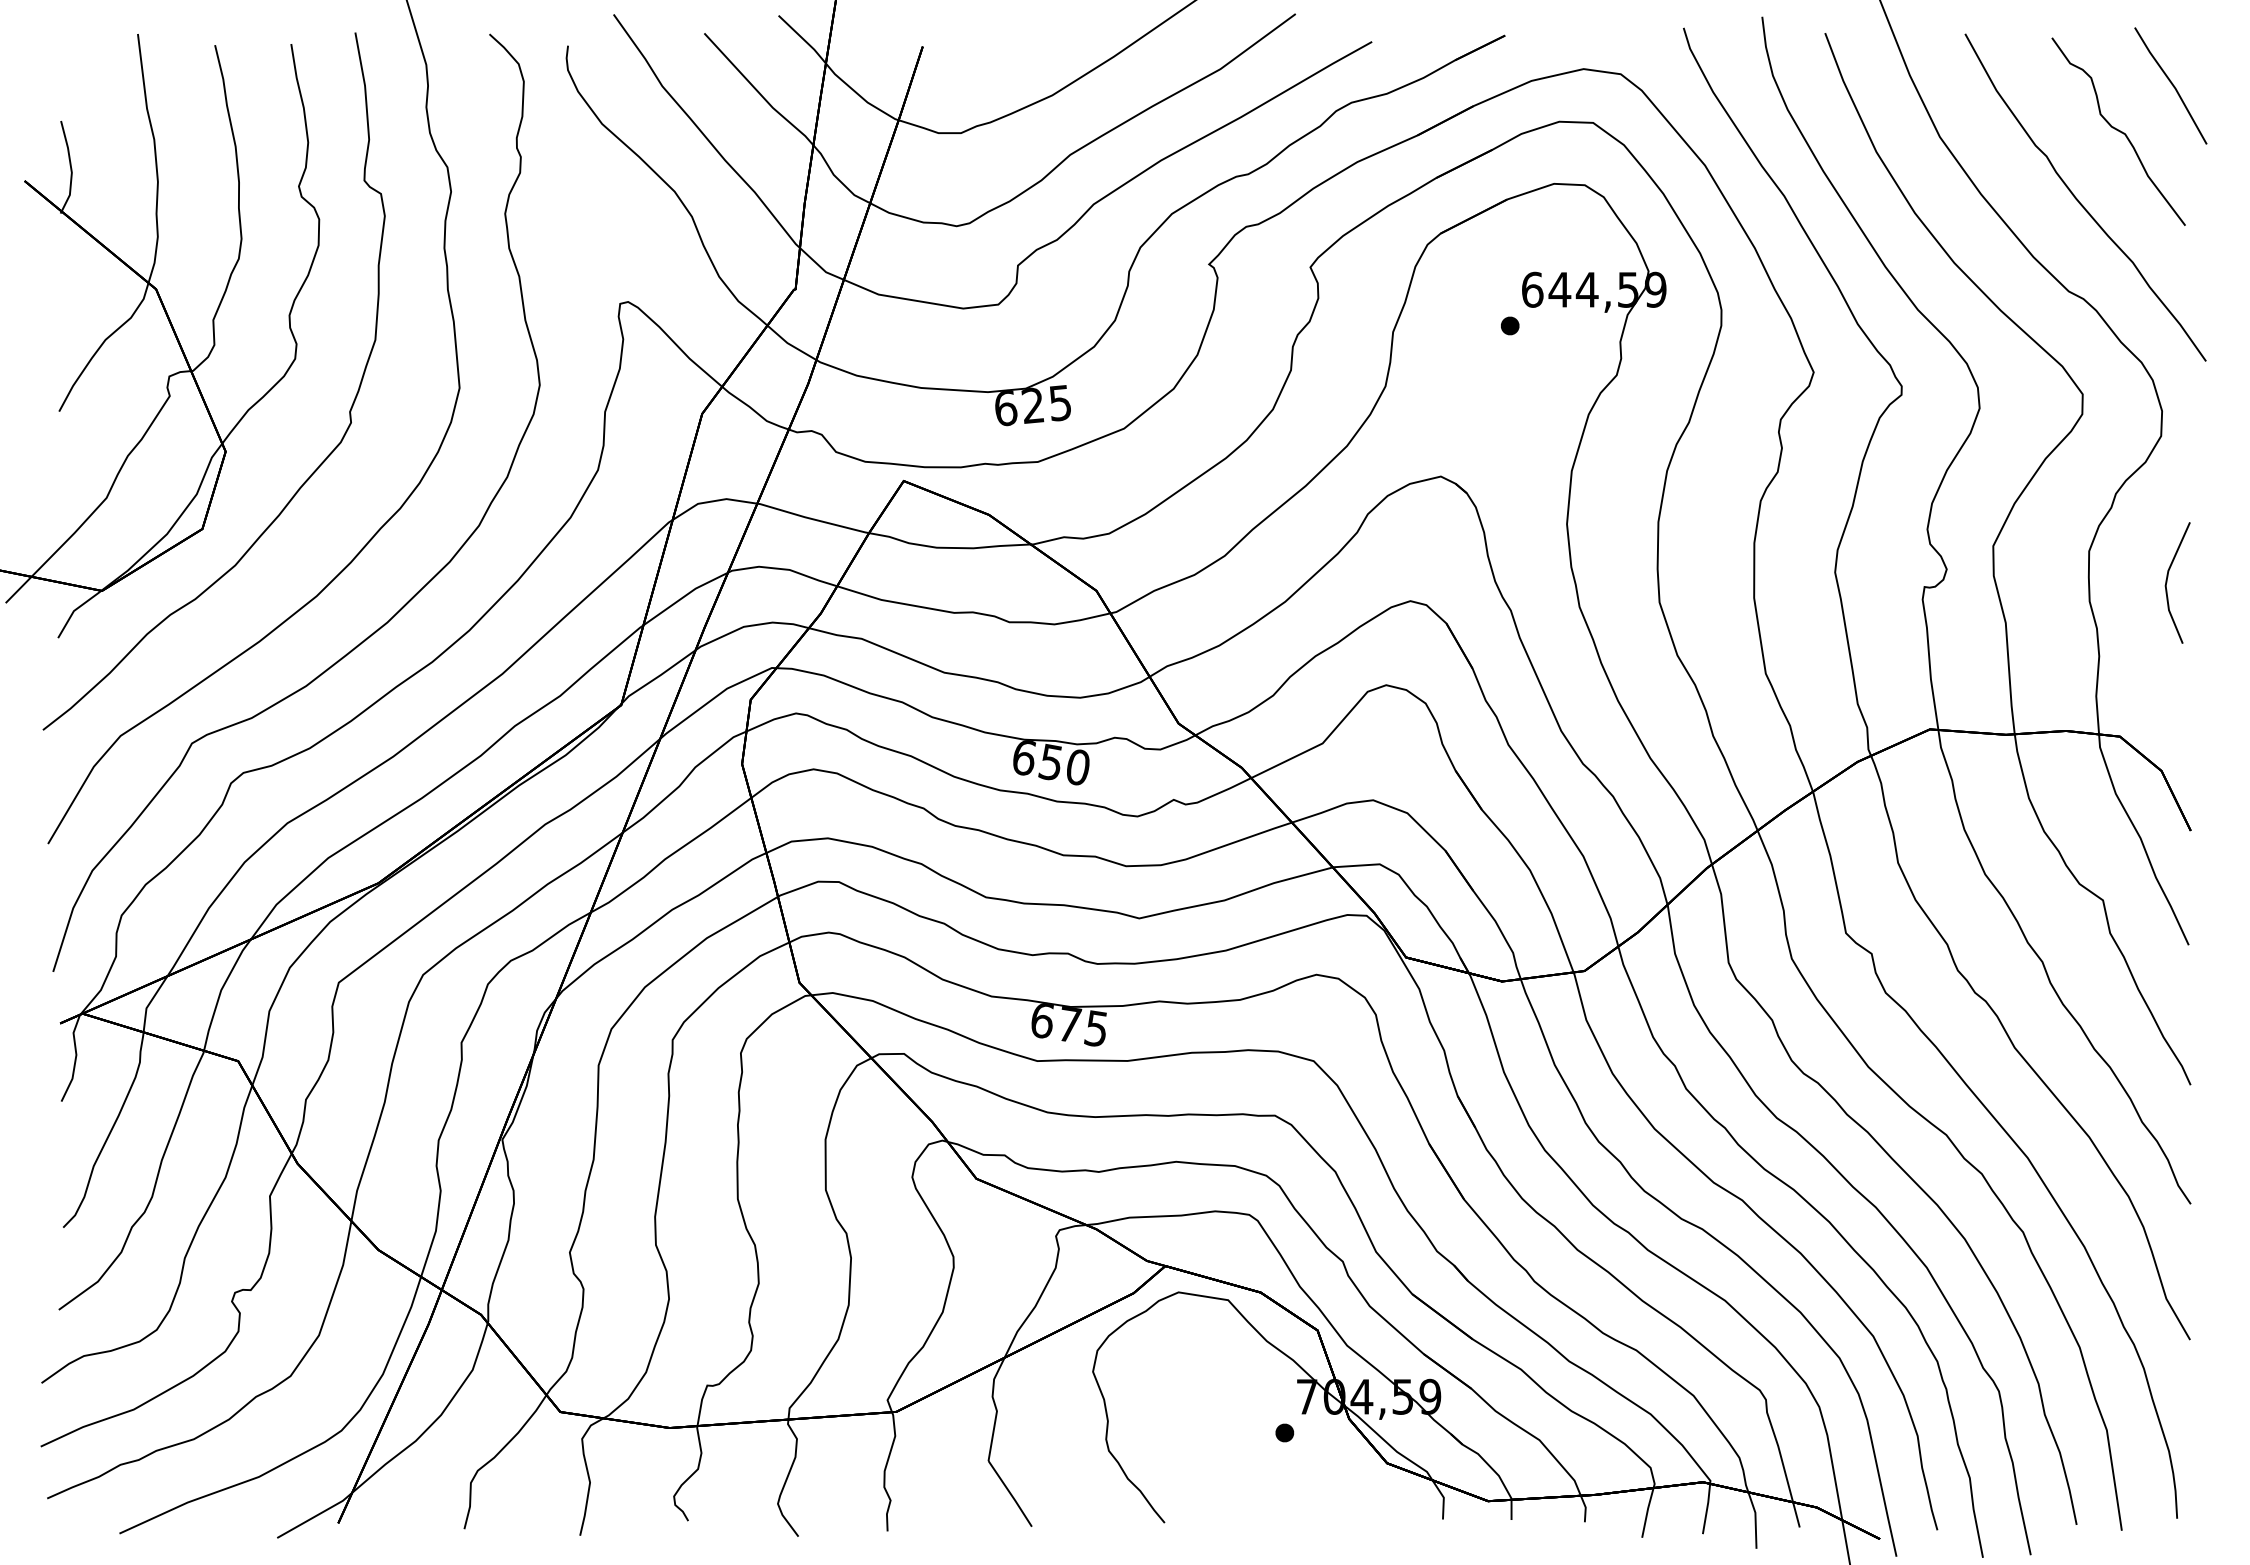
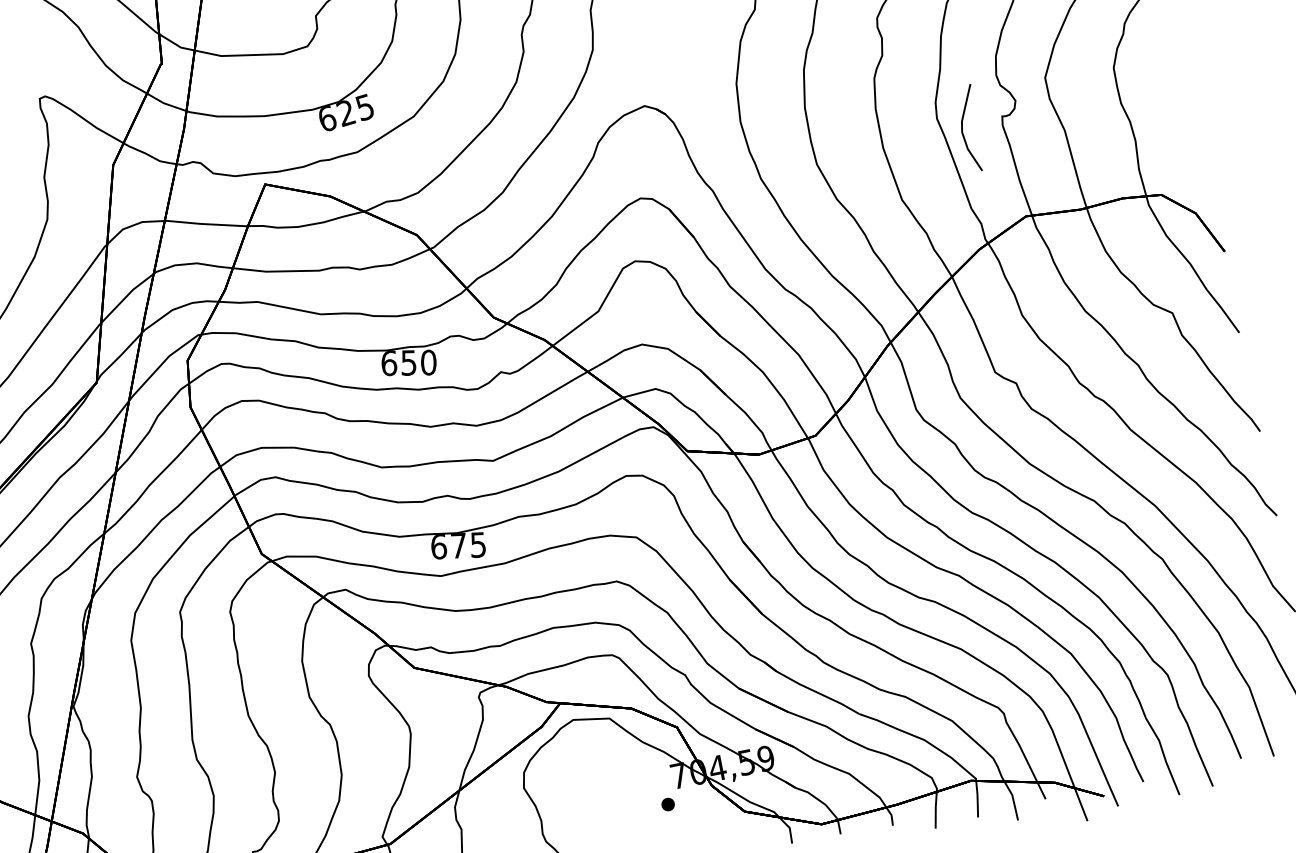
line: (2167, 582) -> (962, 129), moved

